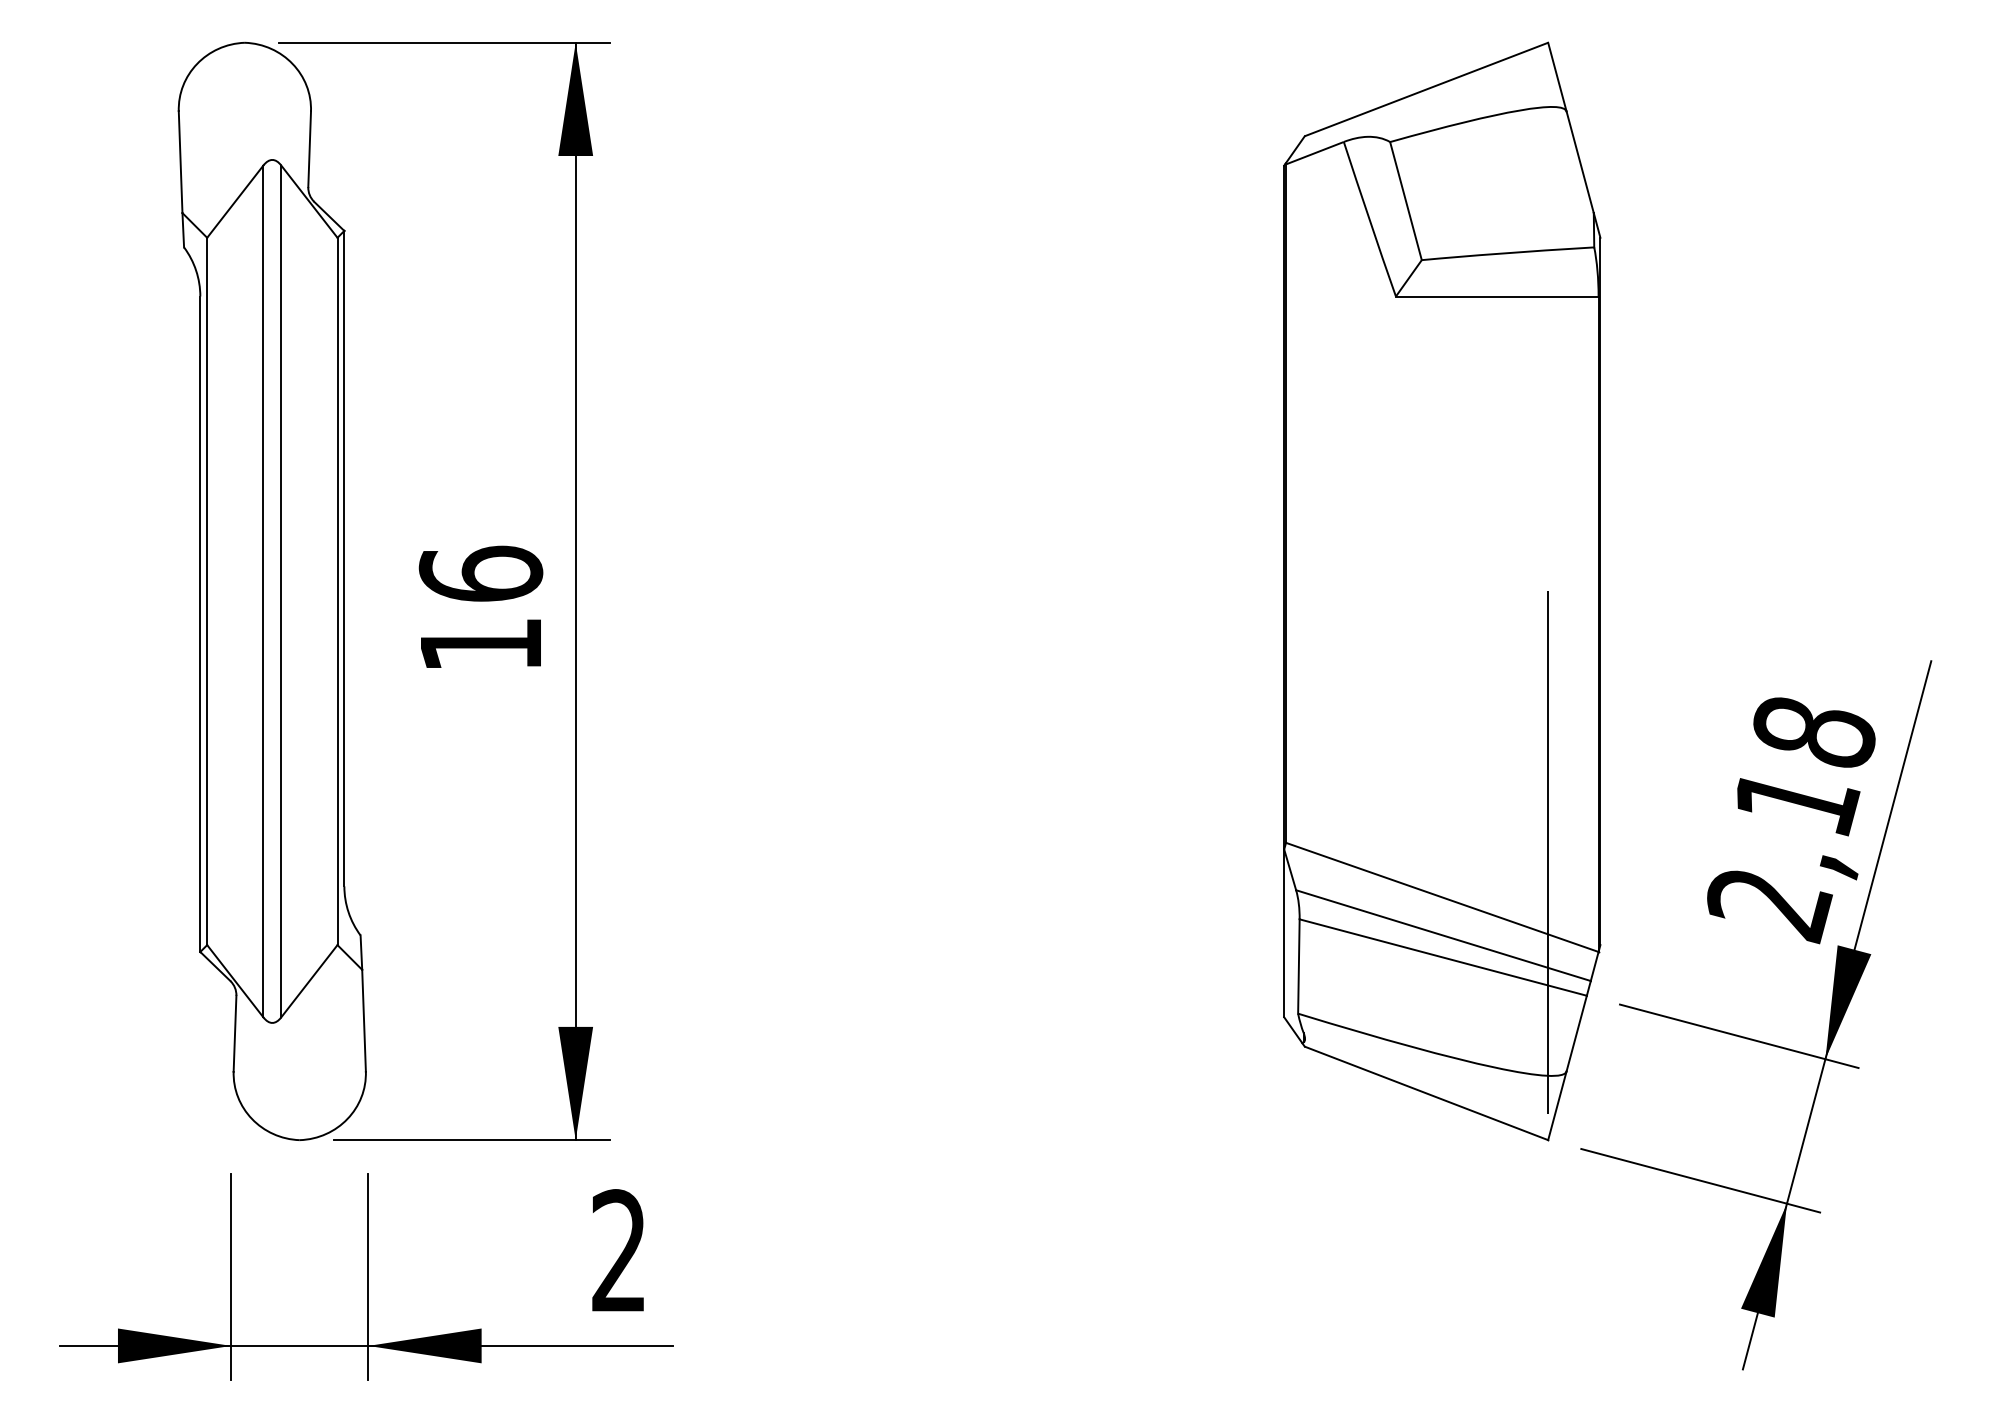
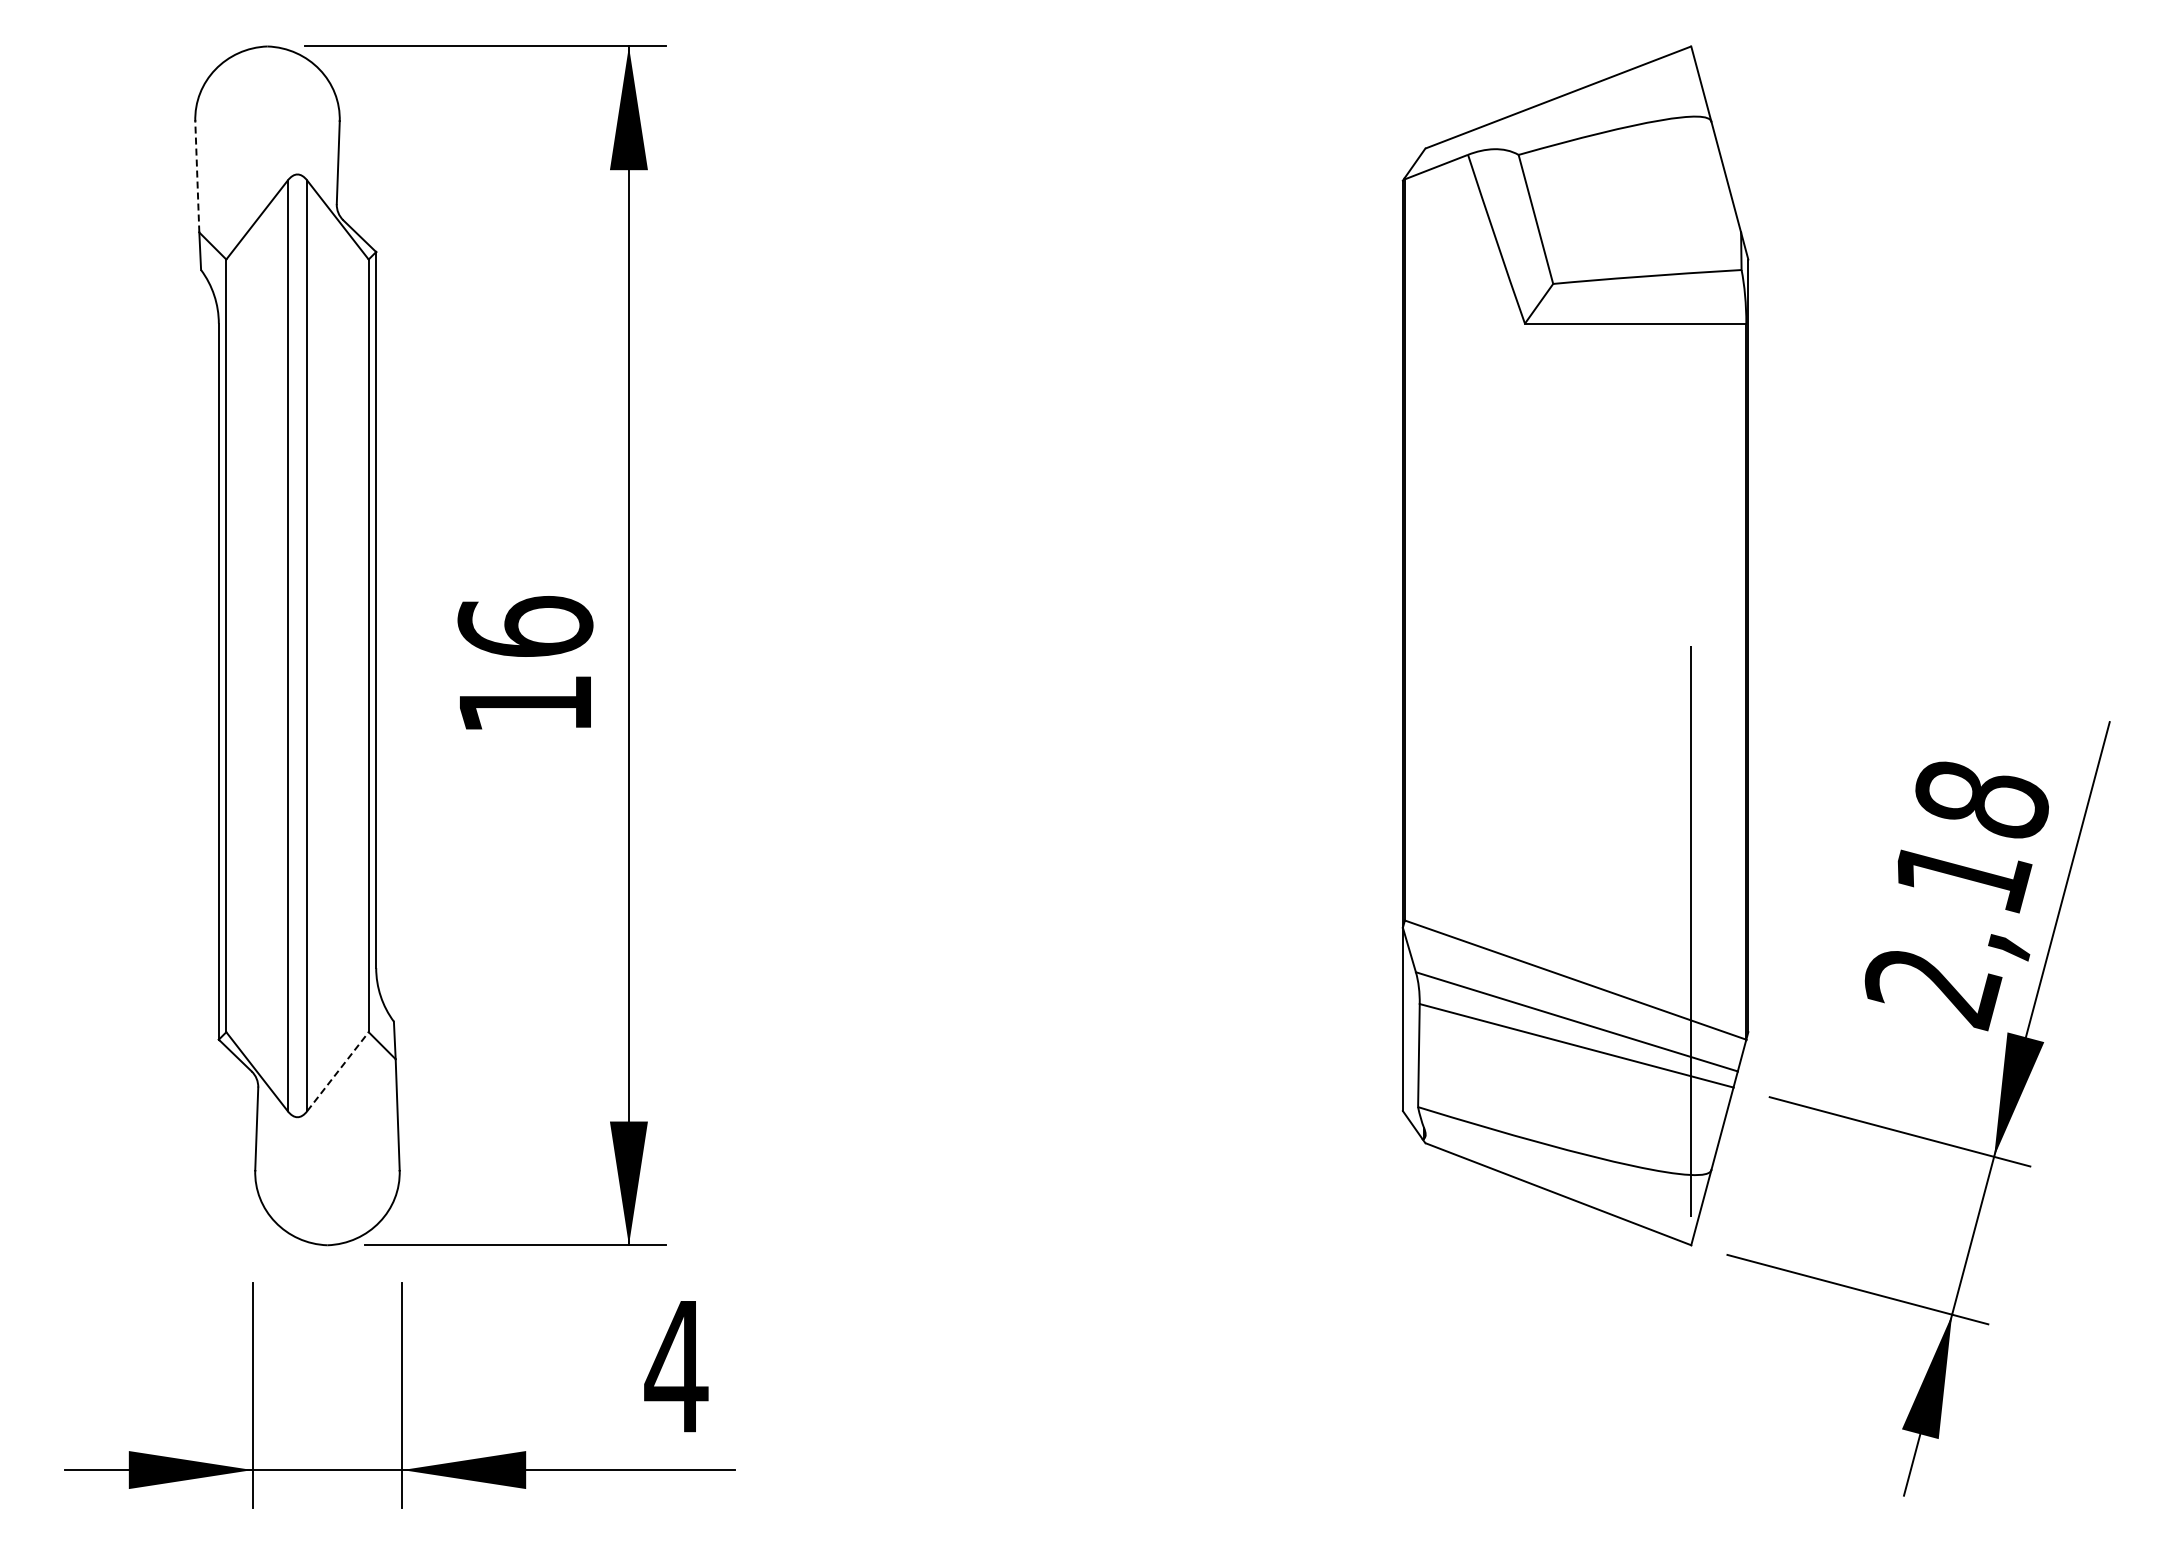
line: (180, 161) -> (197, 176), solid -> dashed
line: (309, 981) -> (338, 1071), solid -> dashed
text: (619, 1250) -> (676, 1365), 2 -> 4

